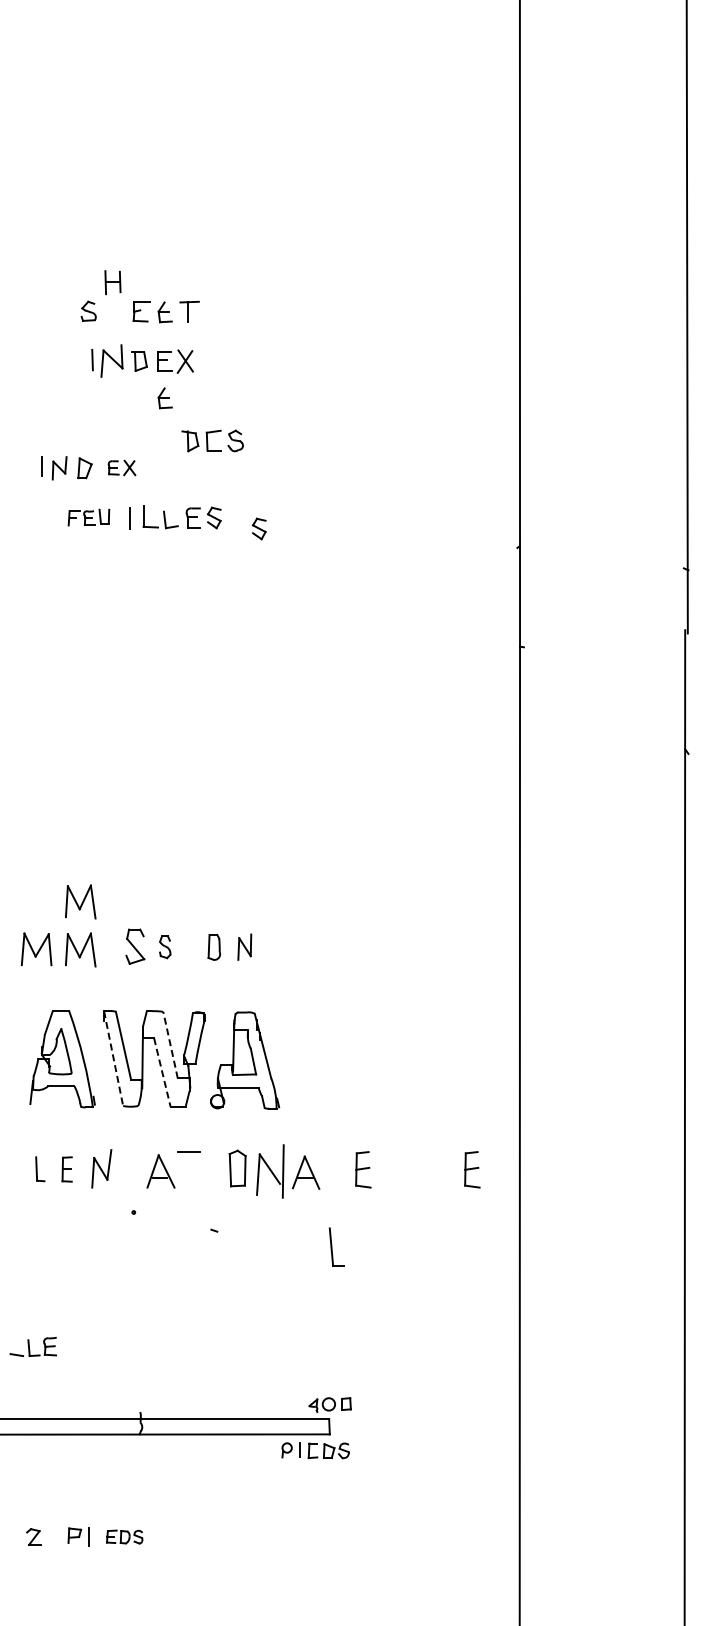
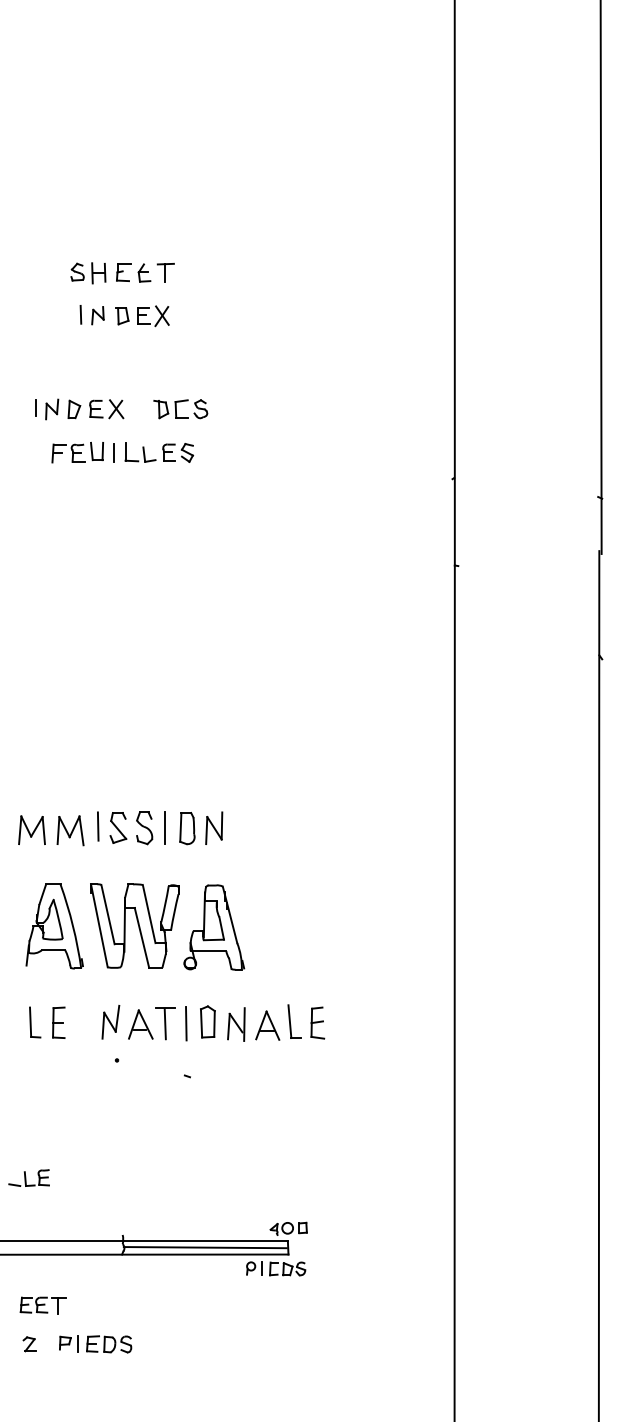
part: (112, 282) -> (98, 273), moved
part: (111, 360) -> (97, 315), size x0.62
part: (164, 398) -> (143, 348), removed
part: (212, 440) -> (180, 408), moved
part: (121, 467) -> (106, 408), size x1.43
part: (88, 517) -> (77, 452), size x1.43
part: (259, 528) -> (226, 462), removed
part: (80, 901) -> (70, 788), removed
line: (111, 944) -> (97, 826), added
line: (188, 946) -> (164, 827), added
part: (164, 947) -> (143, 828), size x1.67
part: (214, 947) -> (187, 828), size x1.43
part: (244, 947) -> (213, 828), size x1.43
line: (170, 1044) -> (149, 913), dashed -> solid
line: (113, 1059) -> (99, 926), dashed -> solid
line: (162, 1072) -> (142, 937), dashed -> solid
part: (101, 1168) -> (110, 1021), moved
part: (40, 1169) -> (35, 1022), size x1.43
part: (66, 1169) -> (58, 1022), size x1.43
part: (472, 1169) -> (413, 1022), removed
line: (188, 1170) -> (164, 1023), added
line: (212, 1170) -> (185, 1023), added
part: (269, 1171) -> (235, 1024), size x0.71
part: (336, 1246) -> (294, 1021), moved
line: (234, 1426) -> (205, 1247), added
part: (48, 1492) -> (42, 1305), added
part: (124, 1536) -> (108, 1343), size x1.43

